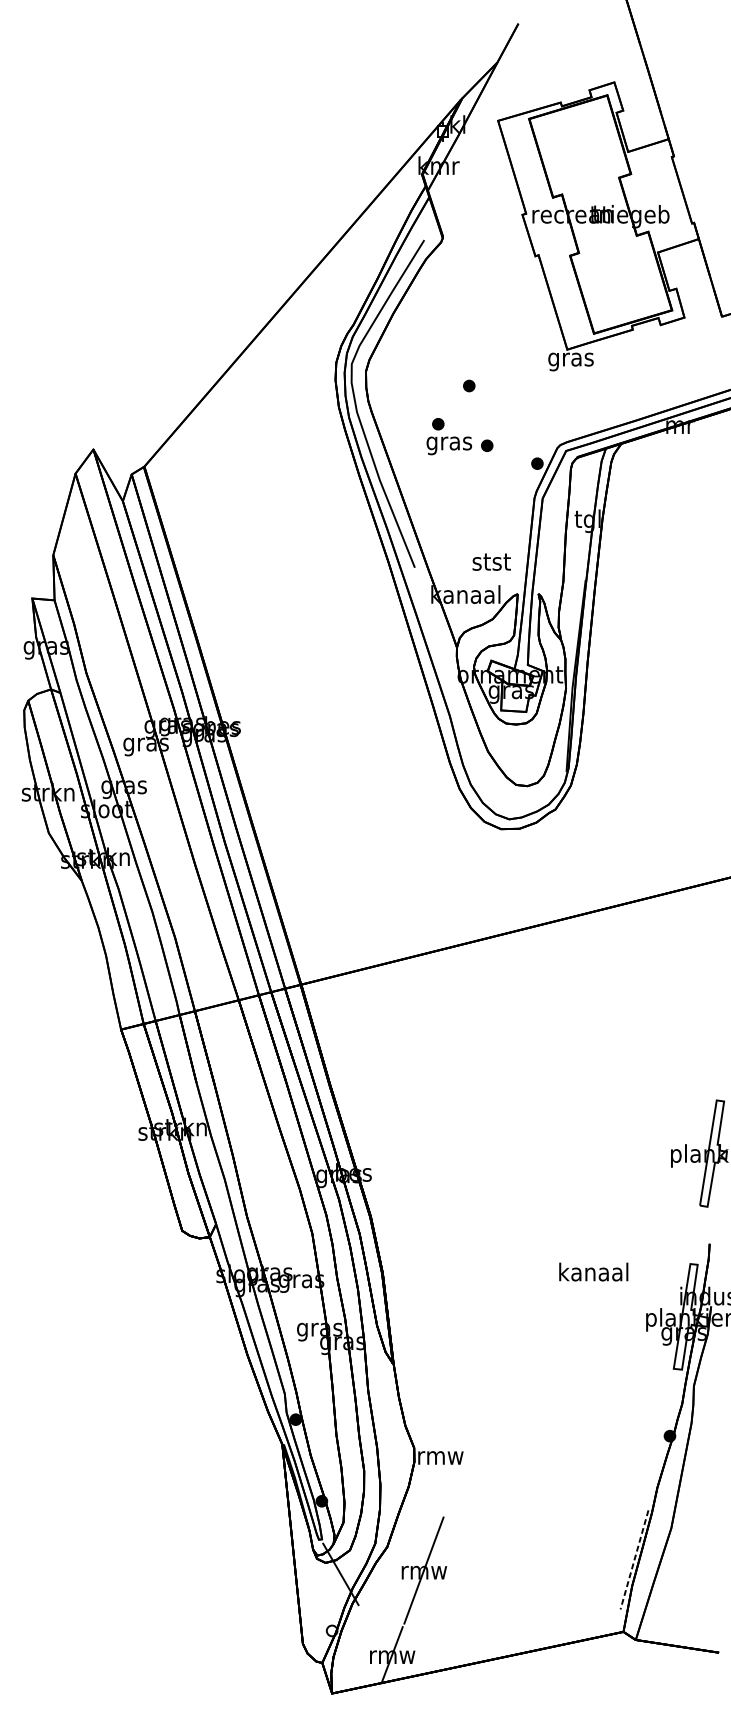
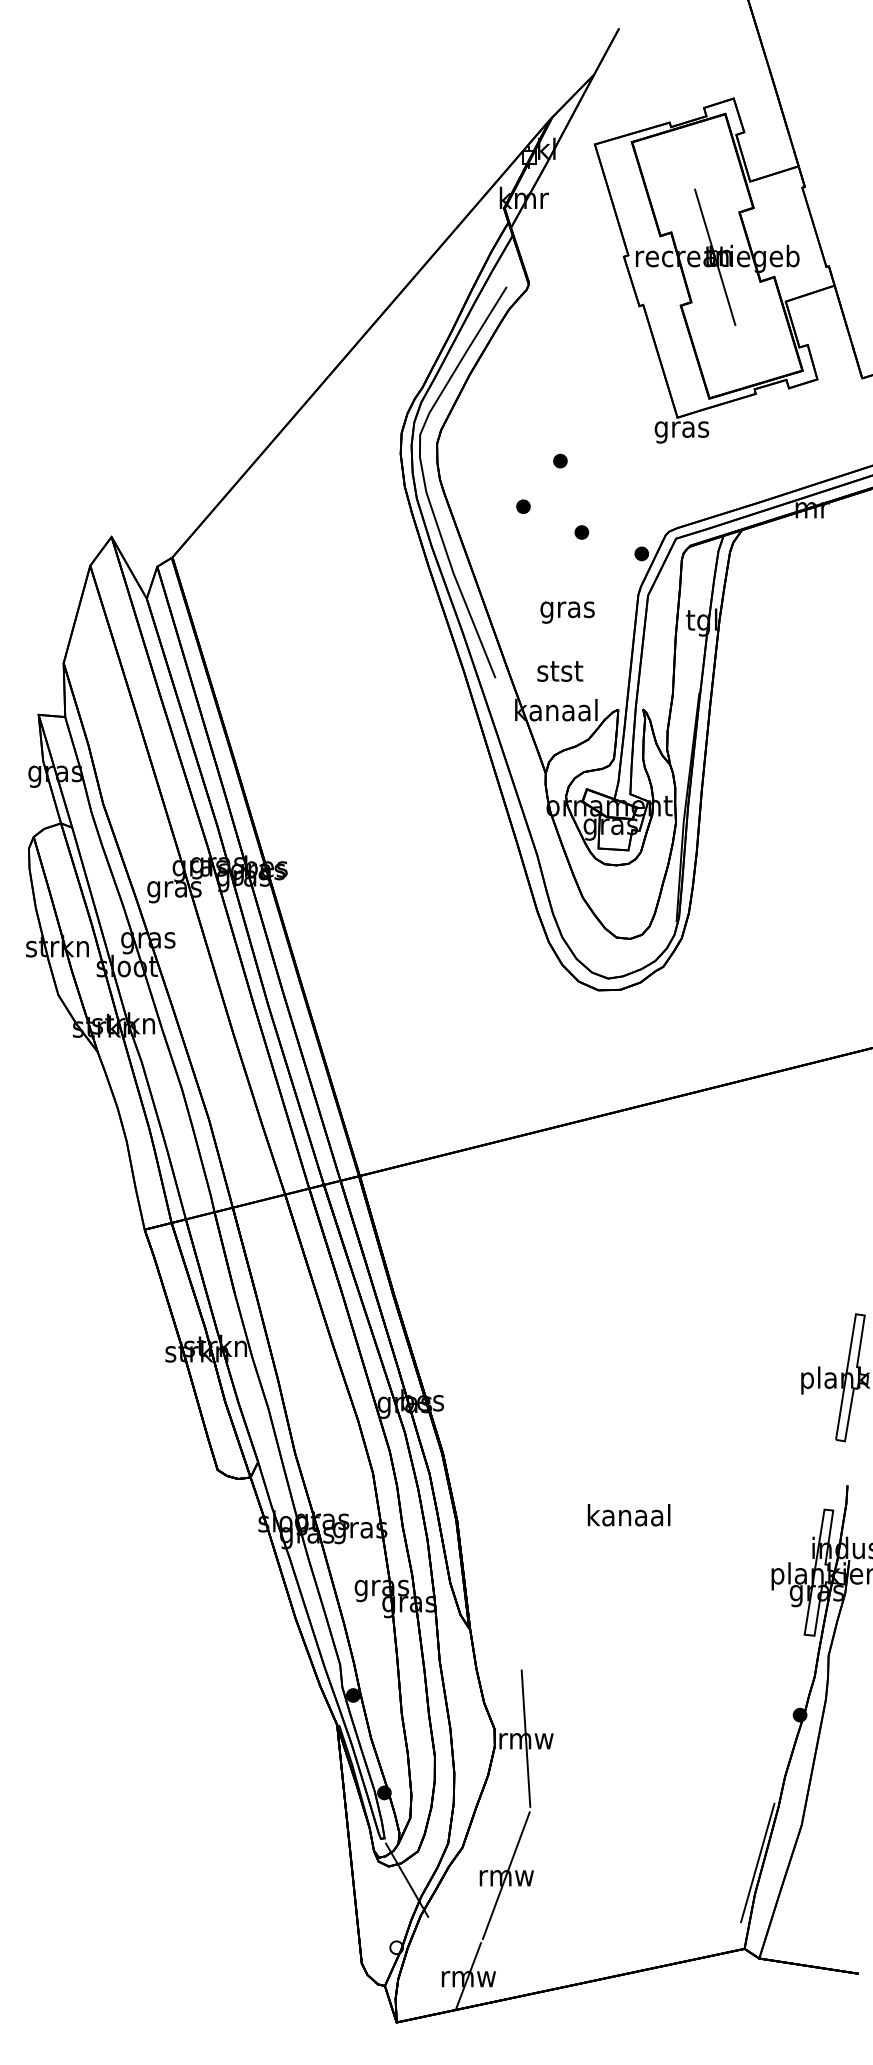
line: (599, 215) -> (715, 257), added
text: (449, 445) -> (567, 612), moved
text: (491, 562) -> (560, 671), moved
text: (593, 1272) -> (628, 1515), moved
line: (440, 1455) -> (525, 1738), added
line: (634, 1560) -> (757, 1863), dashed -> solid

